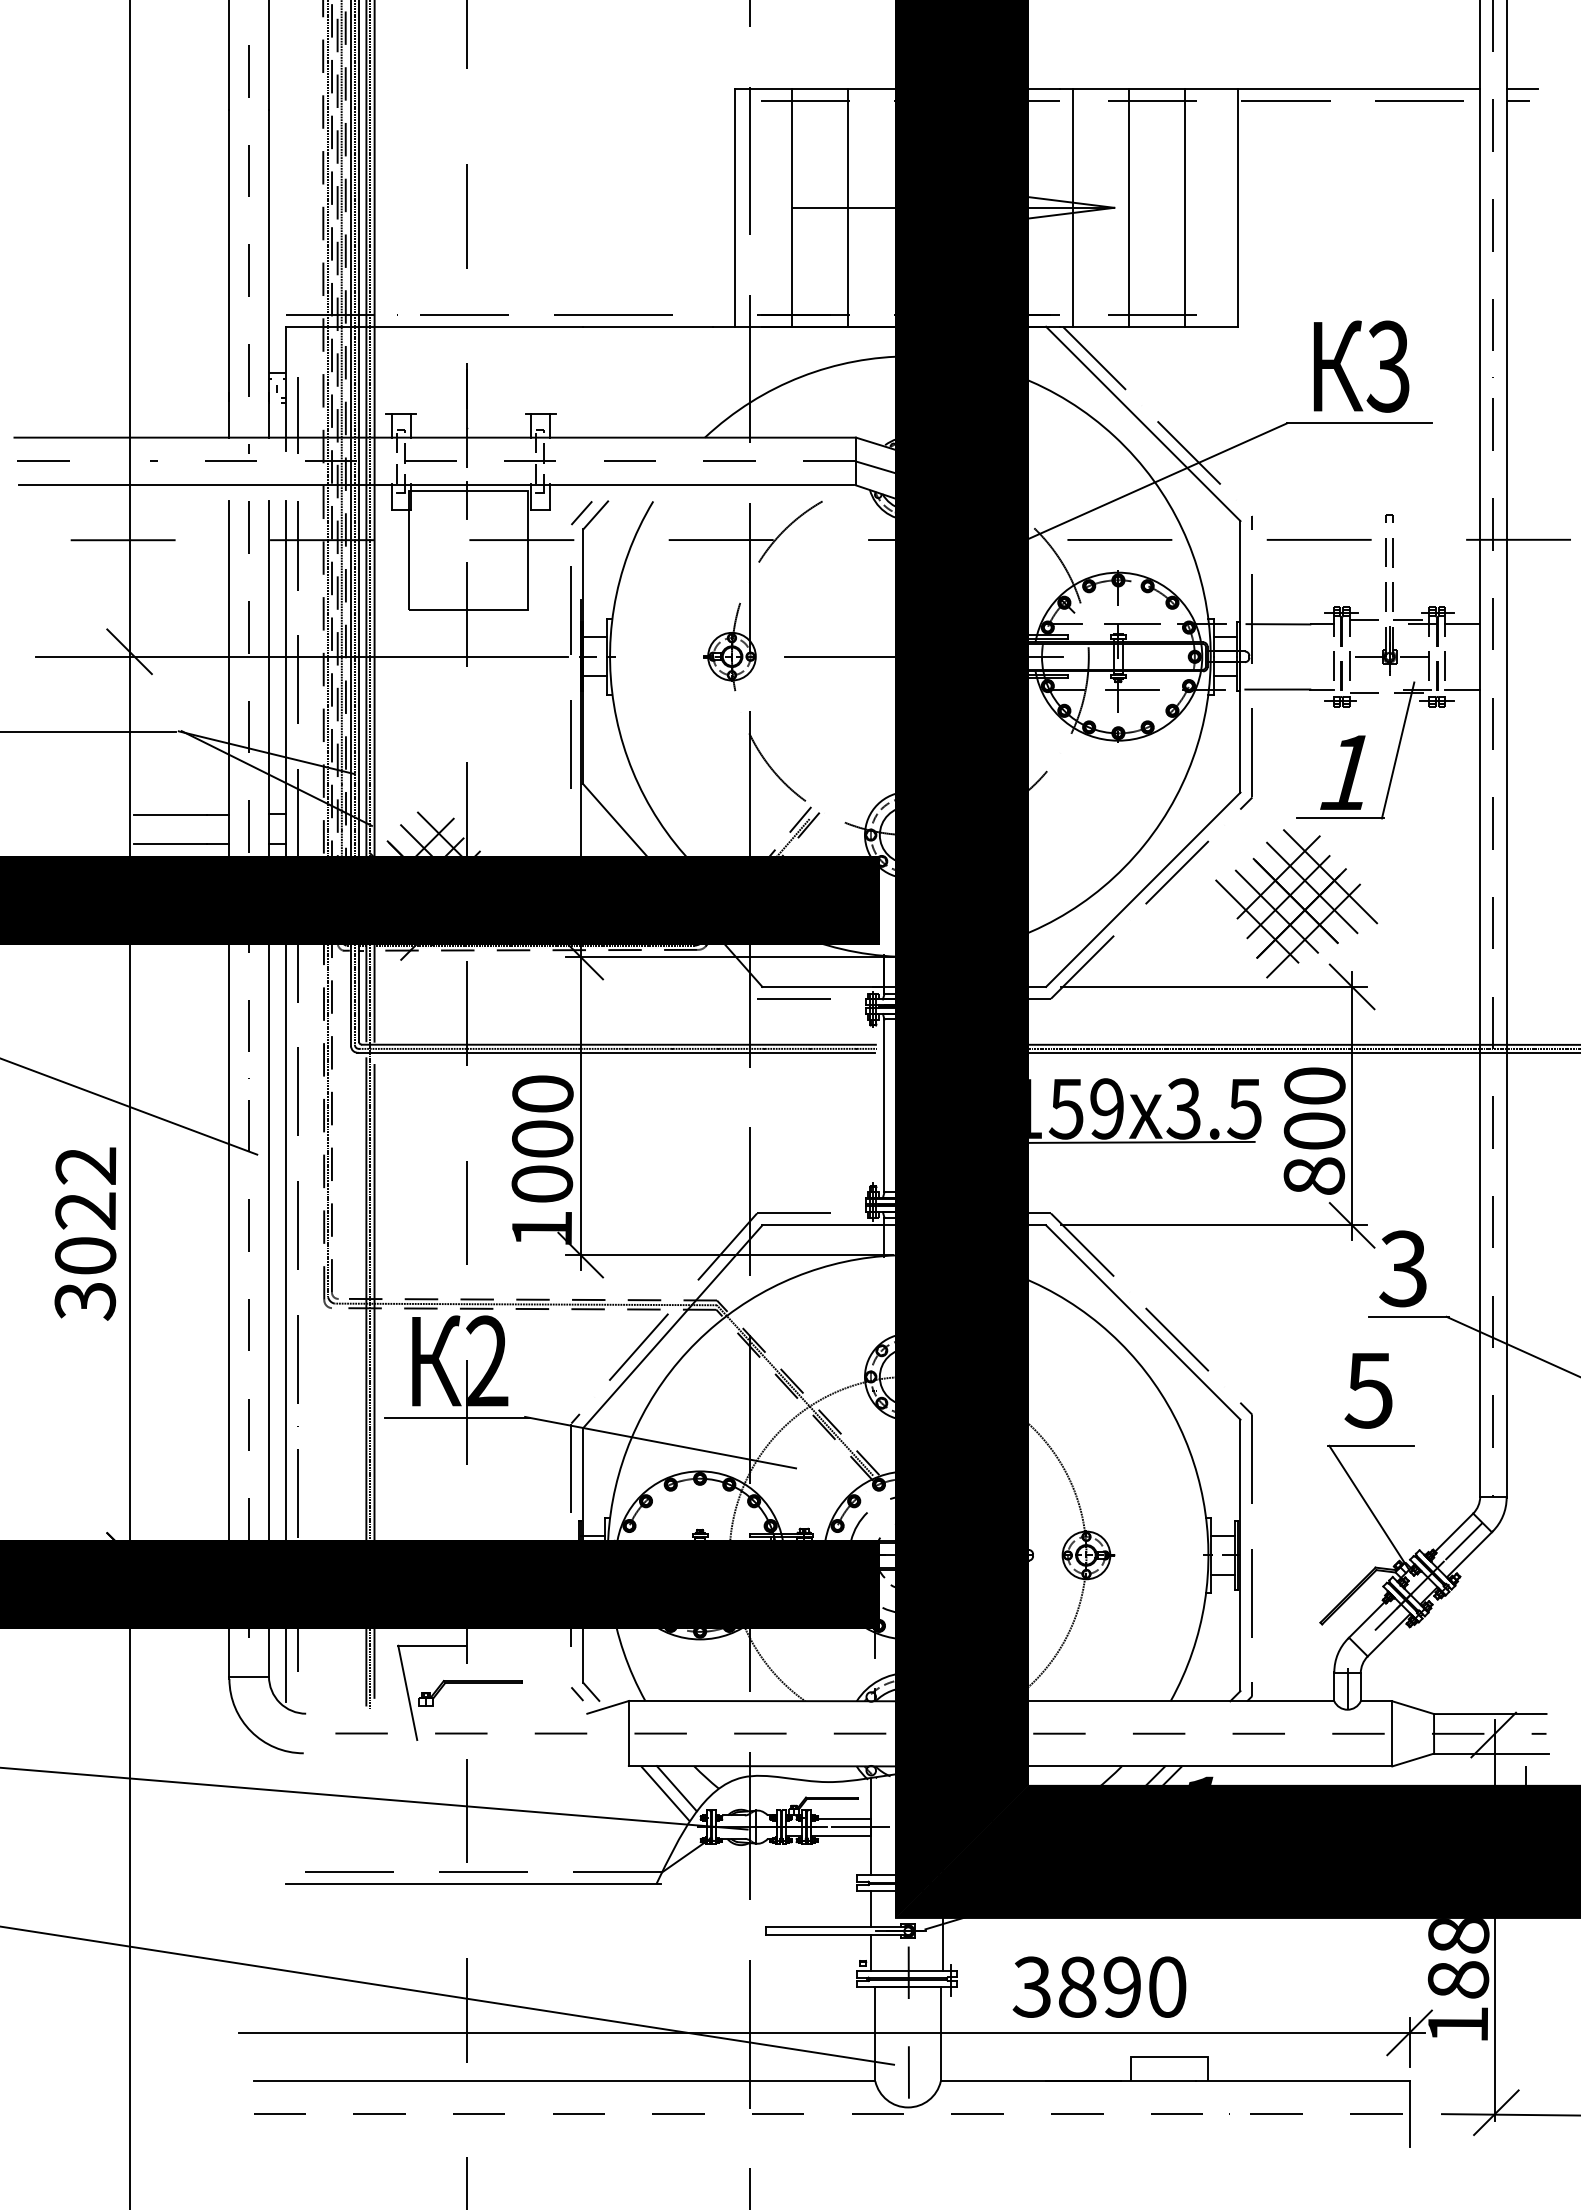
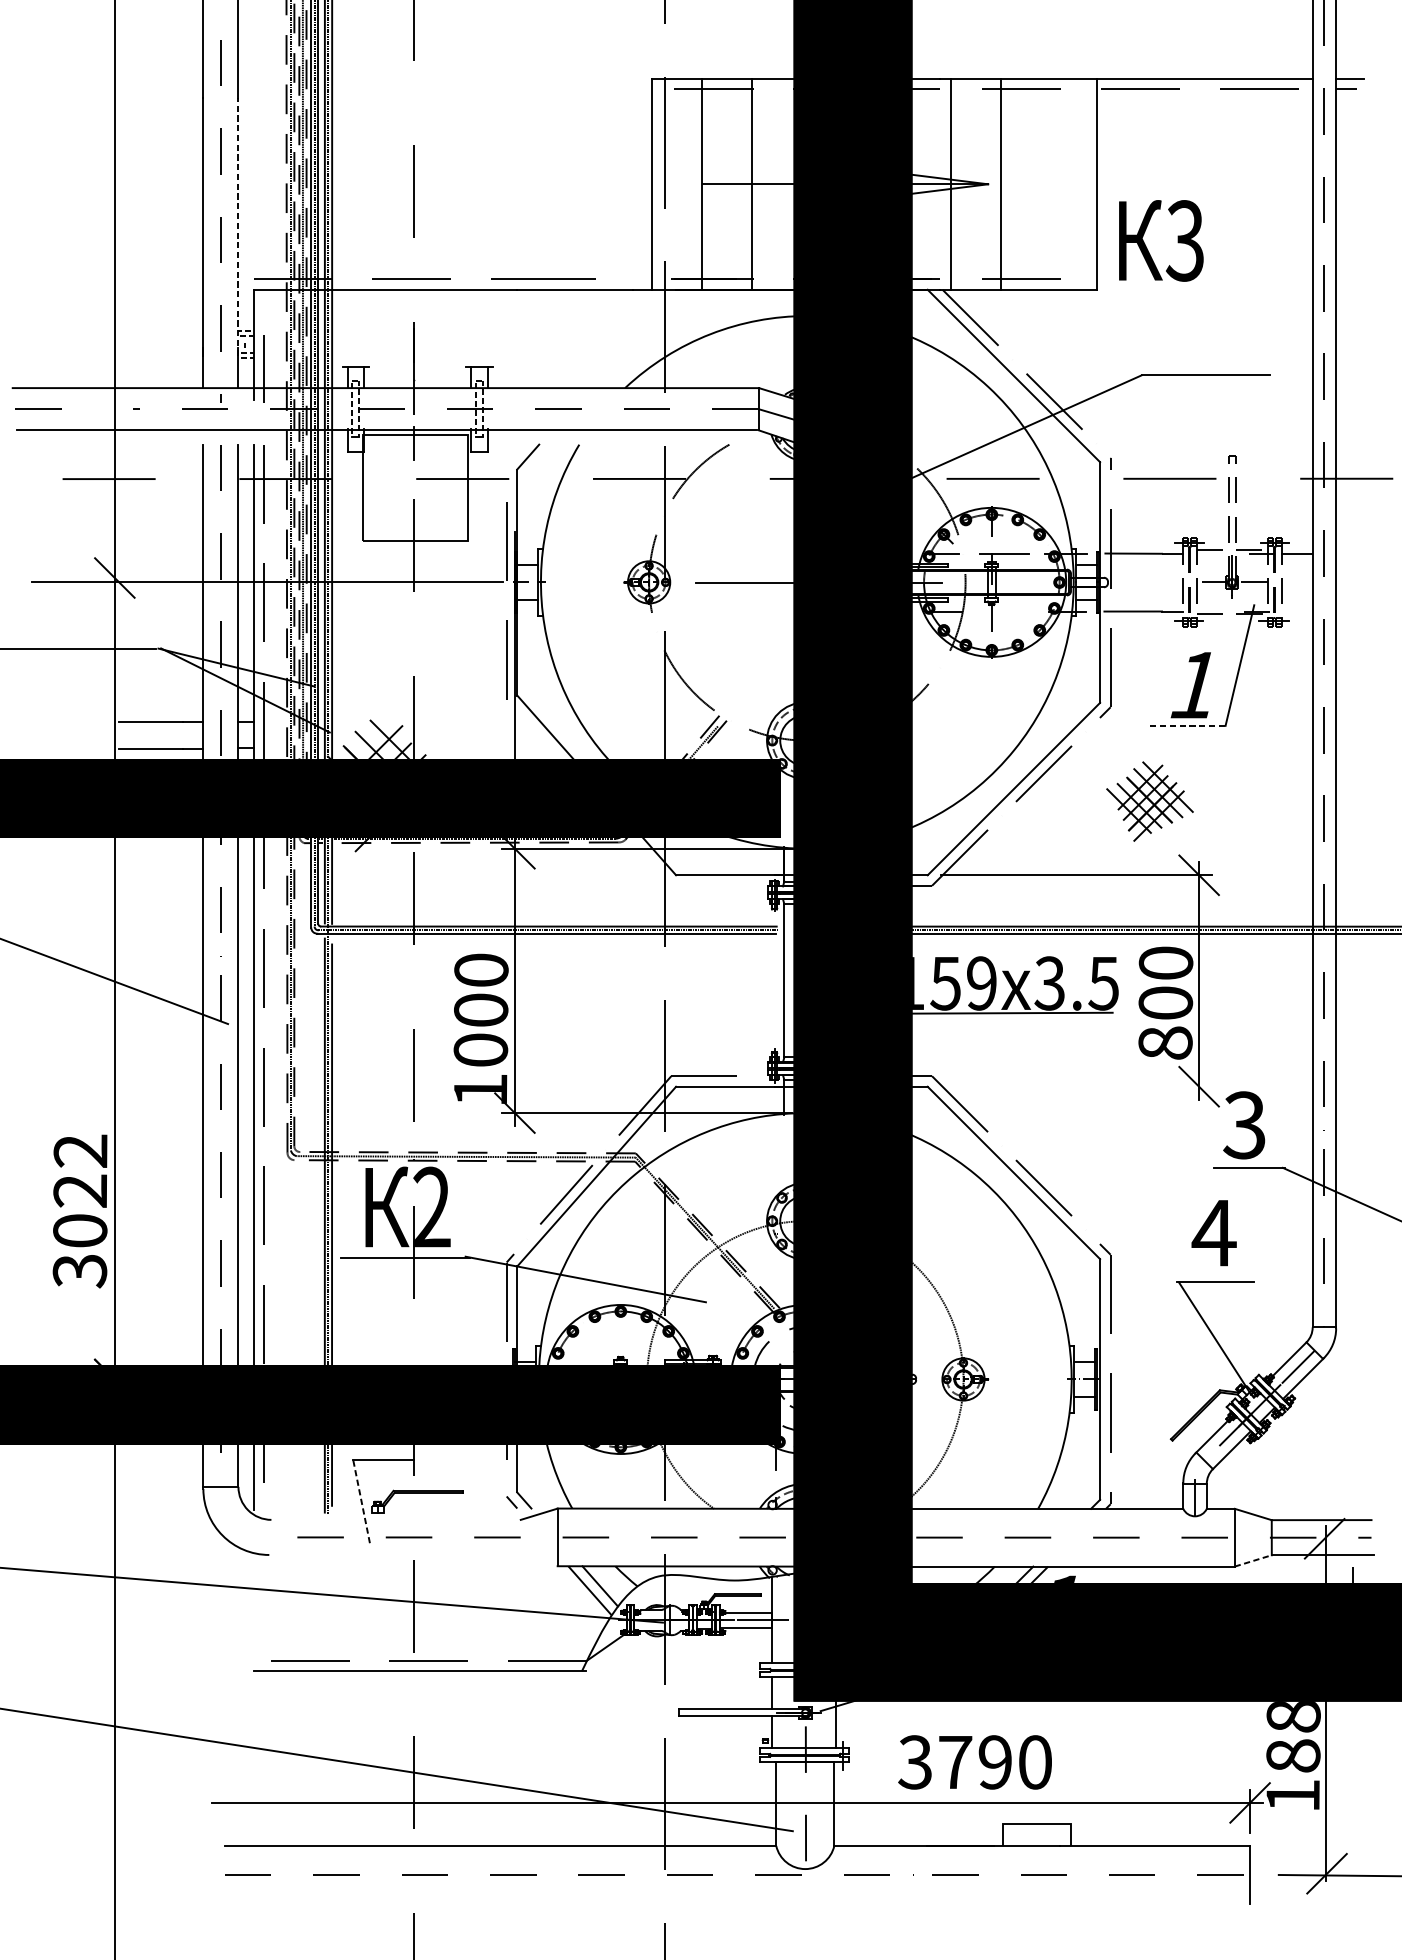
line: (1185, 207) -> (1051, 184), removed
line: (268, 255) -> (238, 226), solid -> dashed
text: (1361, 366) -> (1161, 240), moved
line: (581, 512) -> (515, 454), removed
line: (1132, 689) -> (1004, 611), removed
line: (1462, 689) -> (1296, 611), removed
line: (1340, 818) -> (1188, 725), solid -> dashed
part: (1296, 903) -> (1149, 801), size x0.6
line: (794, 998) -> (704, 885), removed
line: (1213, 1225) -> (1076, 1086), removed
text: (85, 1233) -> (80, 1211), moved
text: (1368, 1390) -> (1213, 1233), 5 -> 4
line: (407, 1692) -> (361, 1501), solid -> dashed
line: (1413, 1760) -> (1253, 1561), solid -> dashed
text: (1077, 1986) -> (955, 1761), 3890 -> 3790

